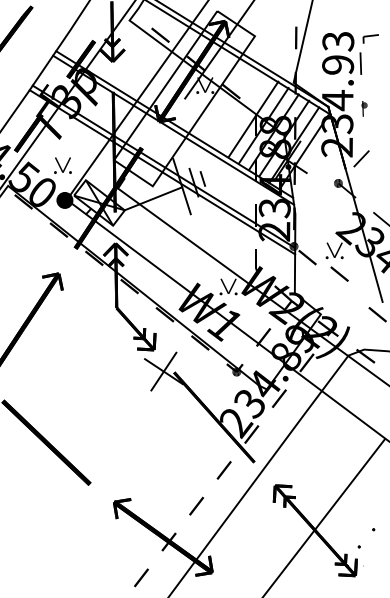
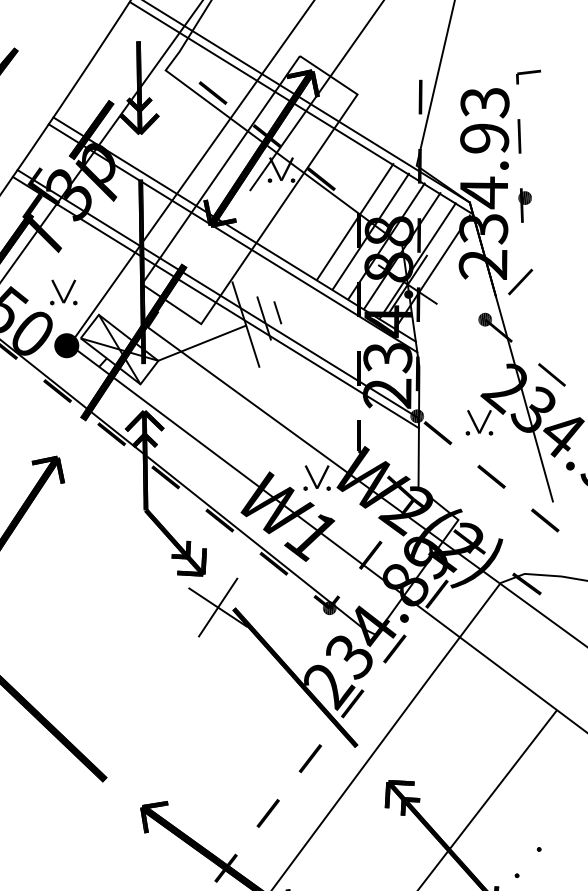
part: (370, 38) -> (528, 76), moved
part: (364, 108) -> (525, 205), size x1.43
line: (339, 273) -> (491, 475), moved

